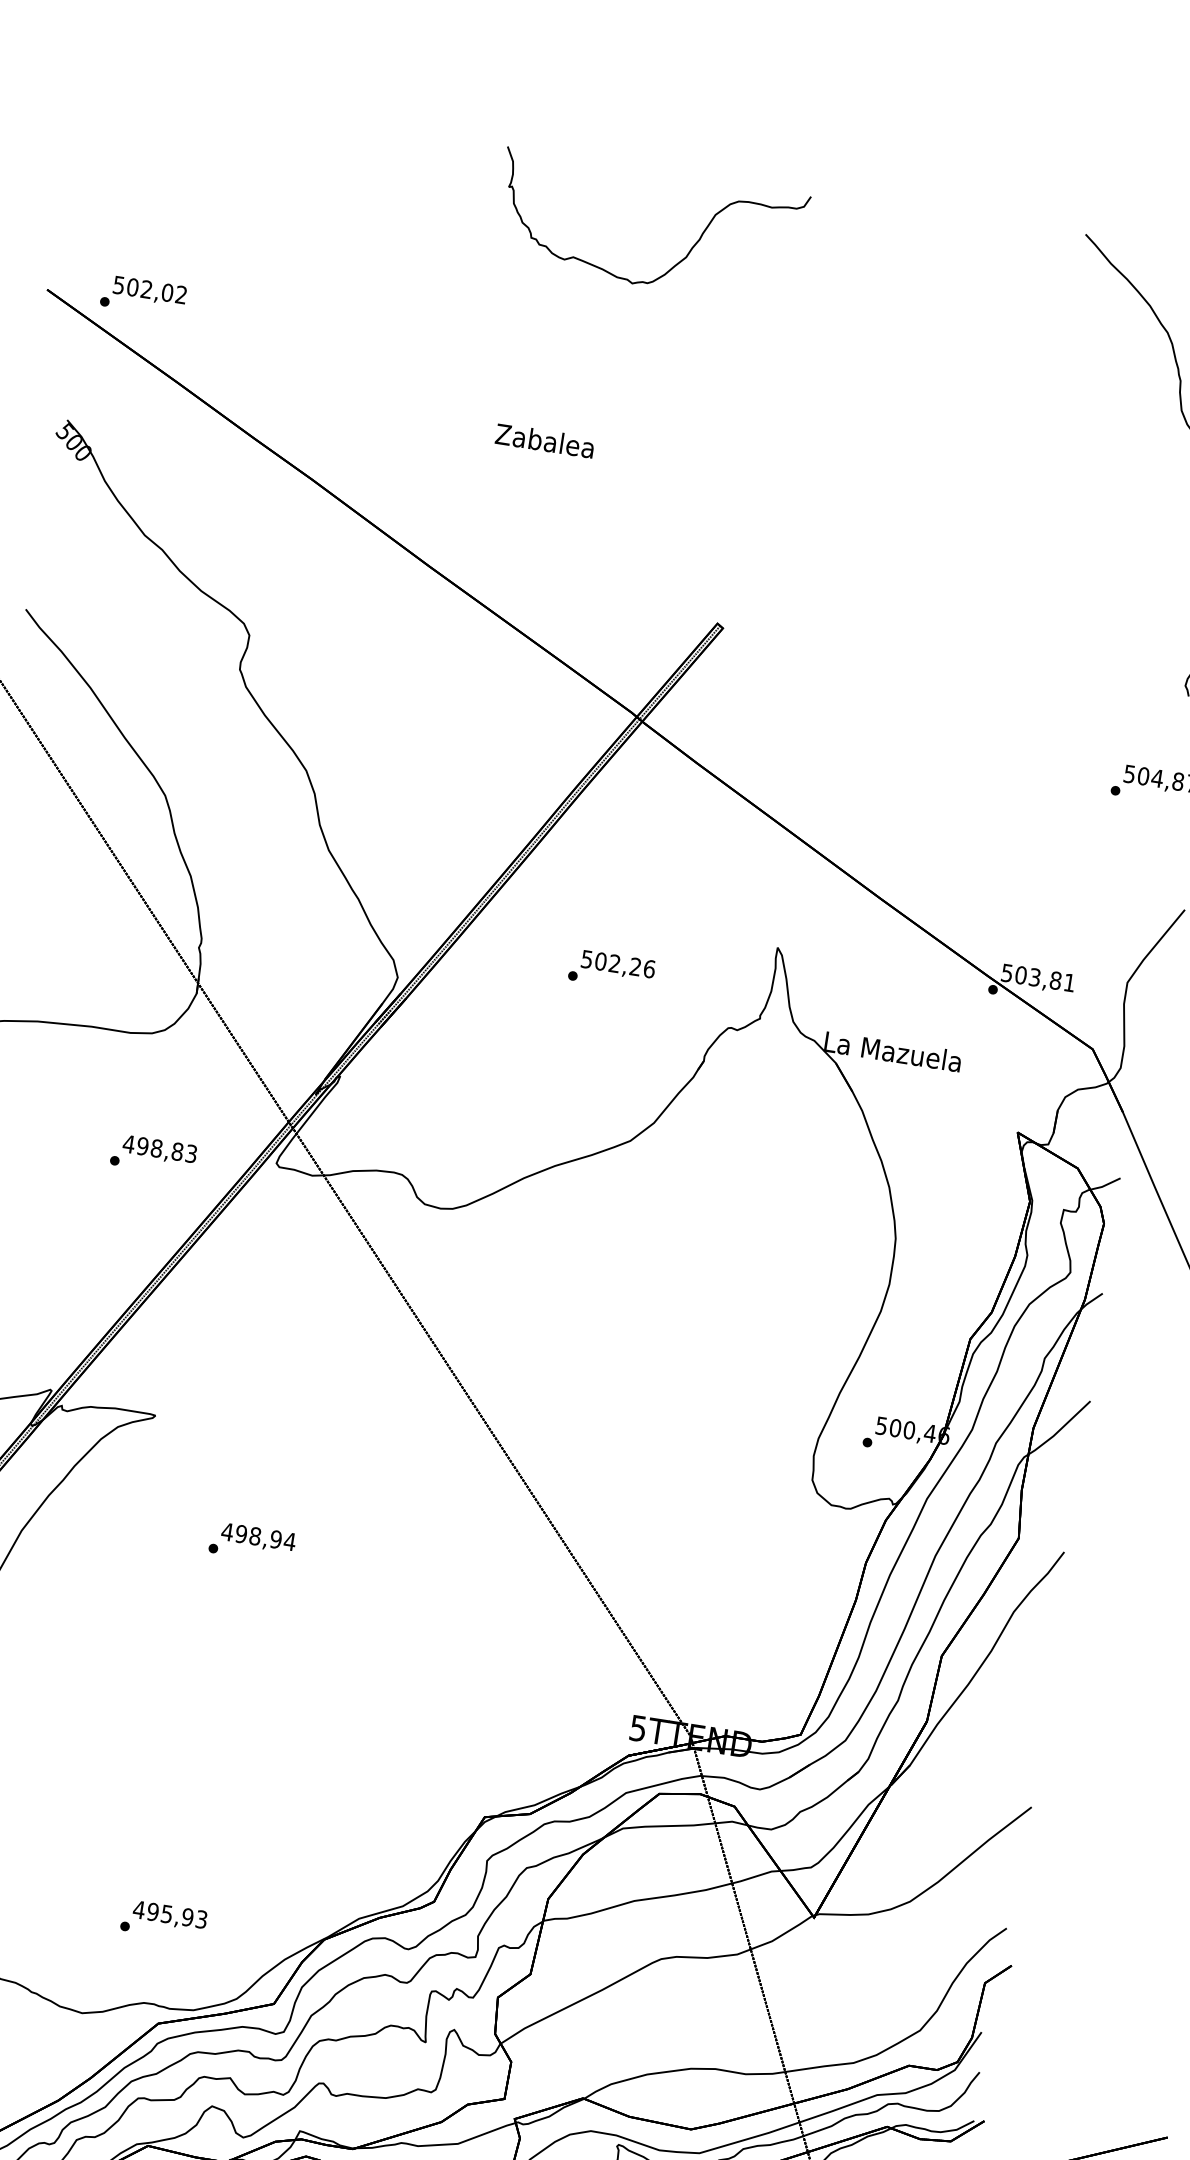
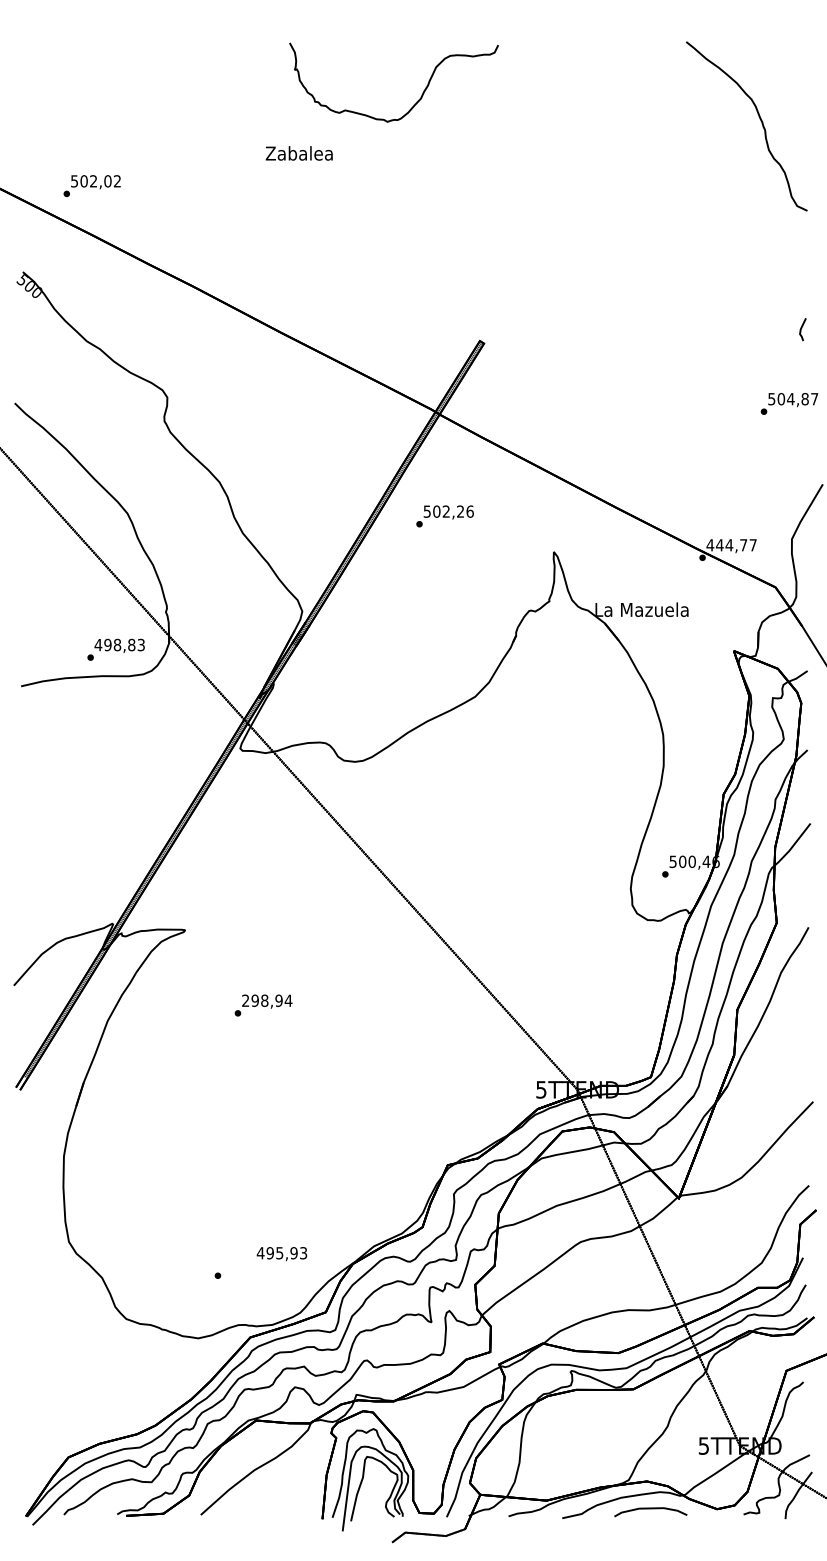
text: (142, 296) -> (91, 186), moved
text: (543, 440) -> (298, 153), moved
text: (611, 970) -> (444, 516), moved
text: (1037, 978) -> (731, 545), 503,81 -> 444,77
text: (152, 1154) -> (115, 649), moved
text: (227, 1531) -> (245, 1000), 498,94 -> 298,94
text: (169, 1916) -> (281, 1254), moved

